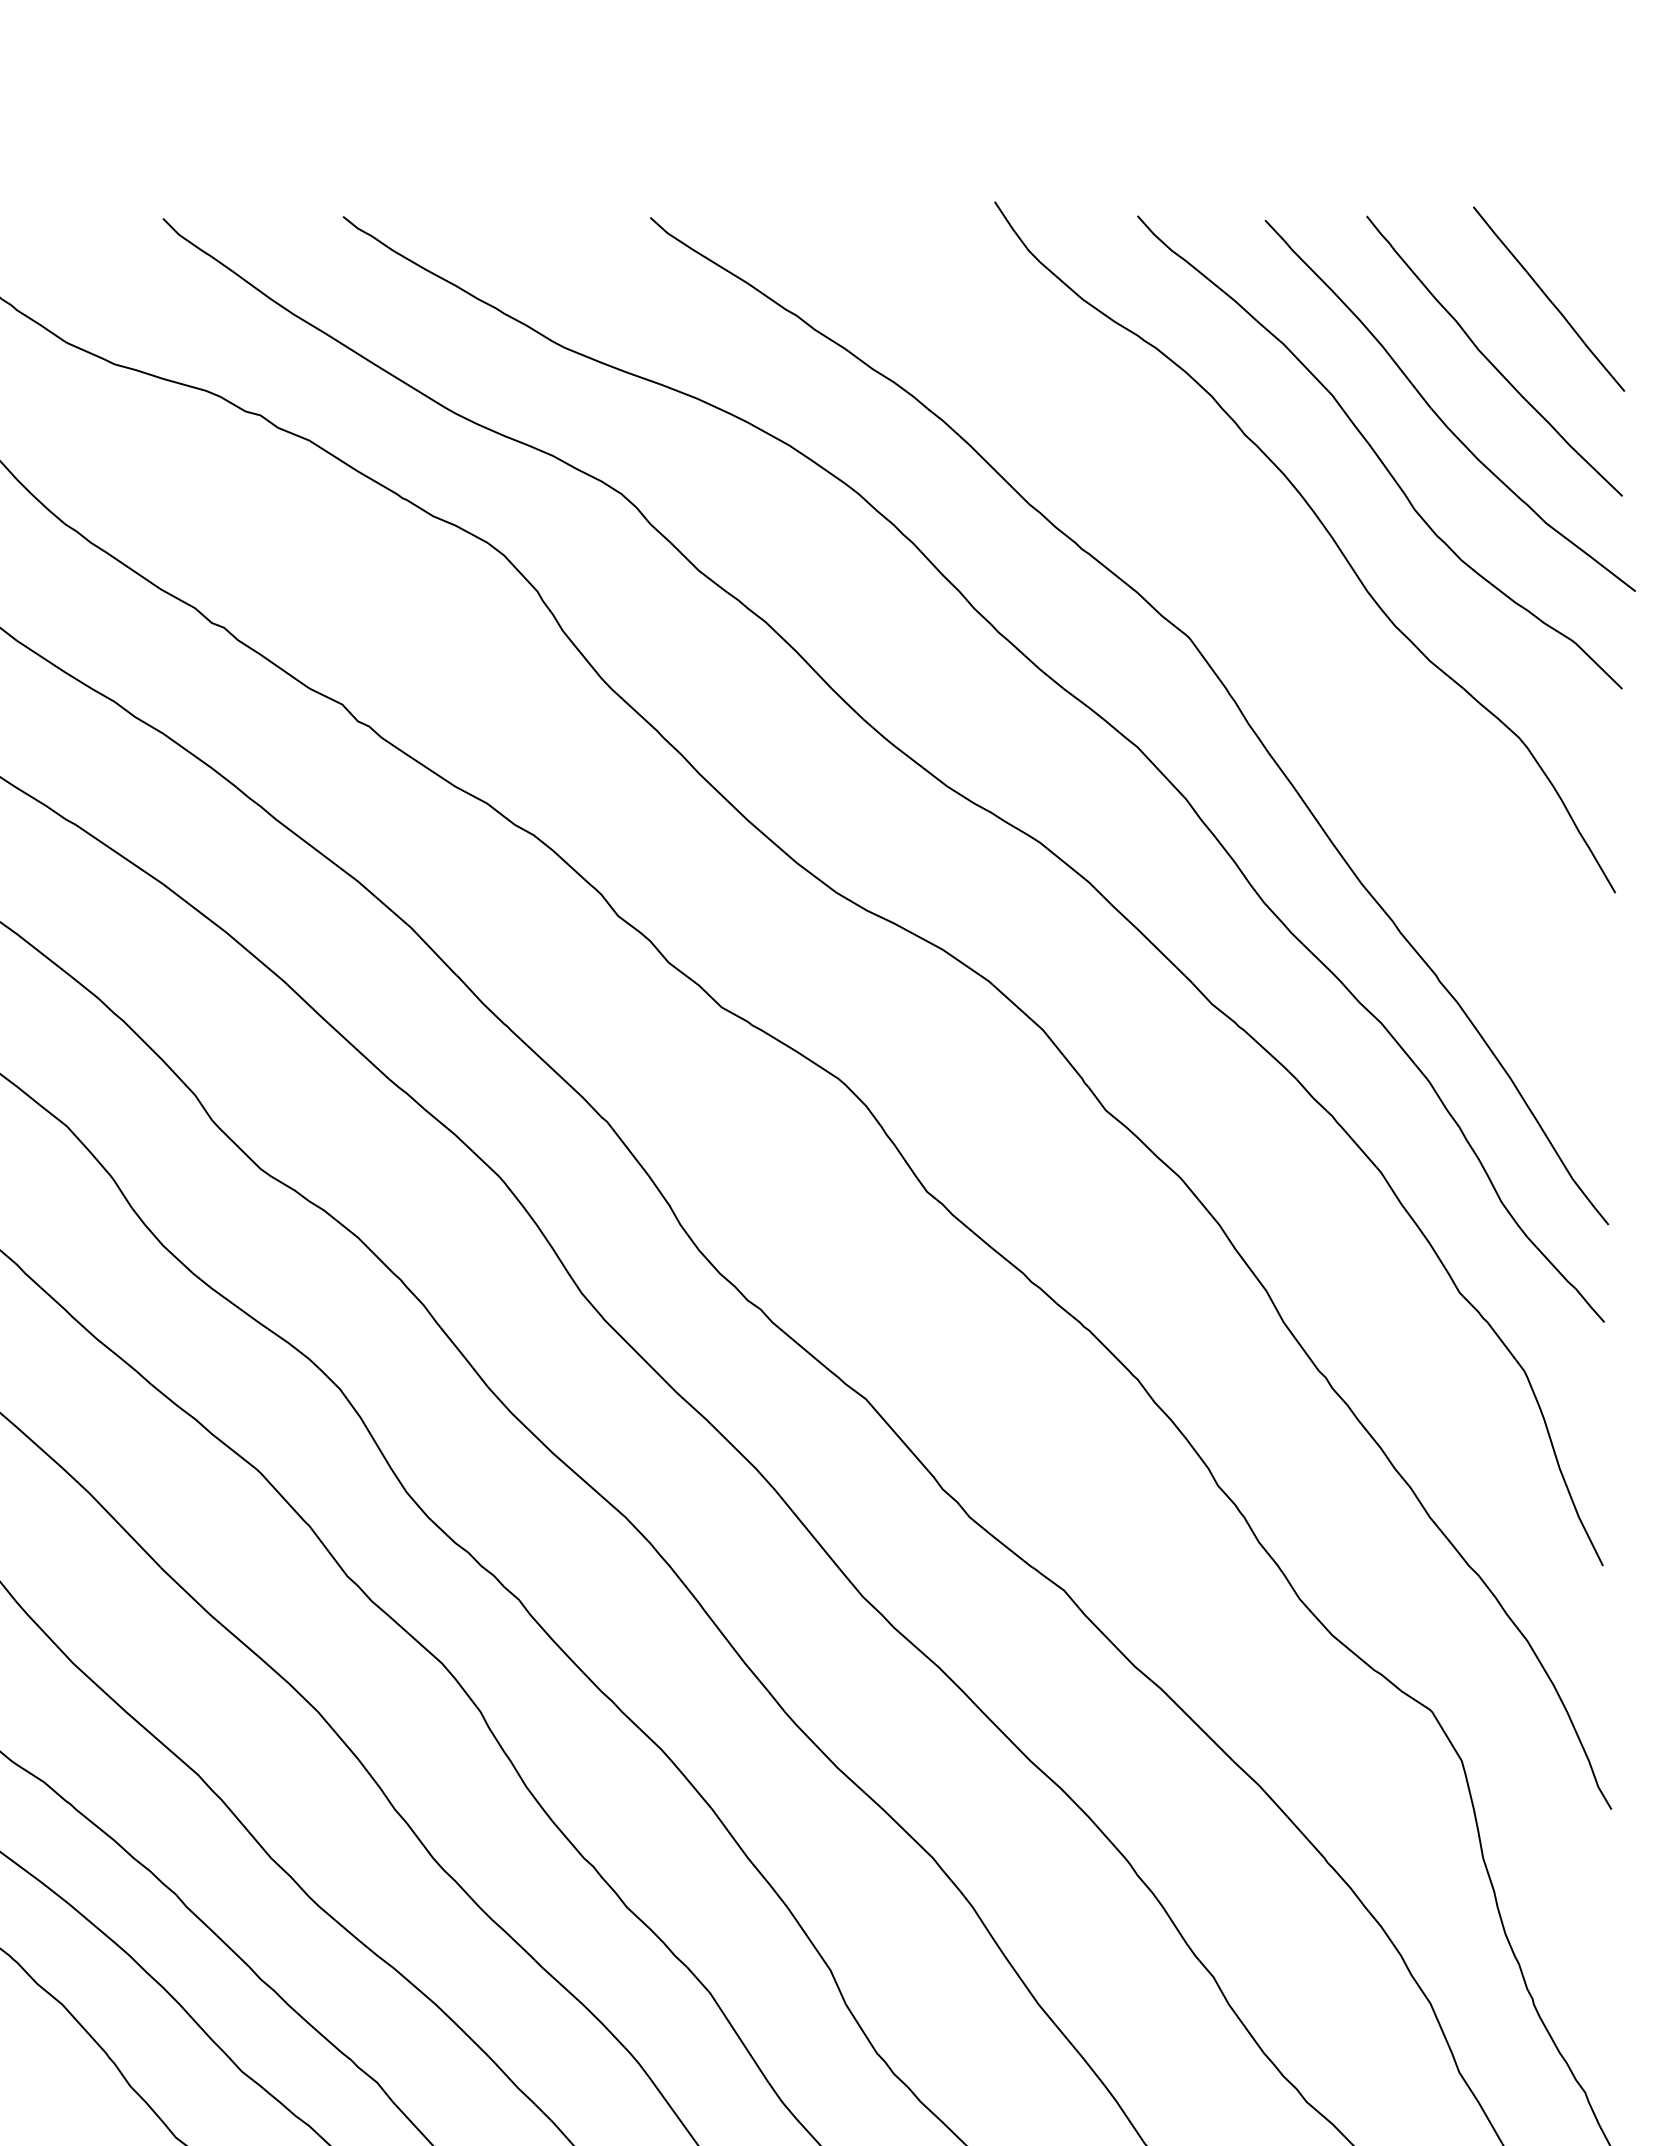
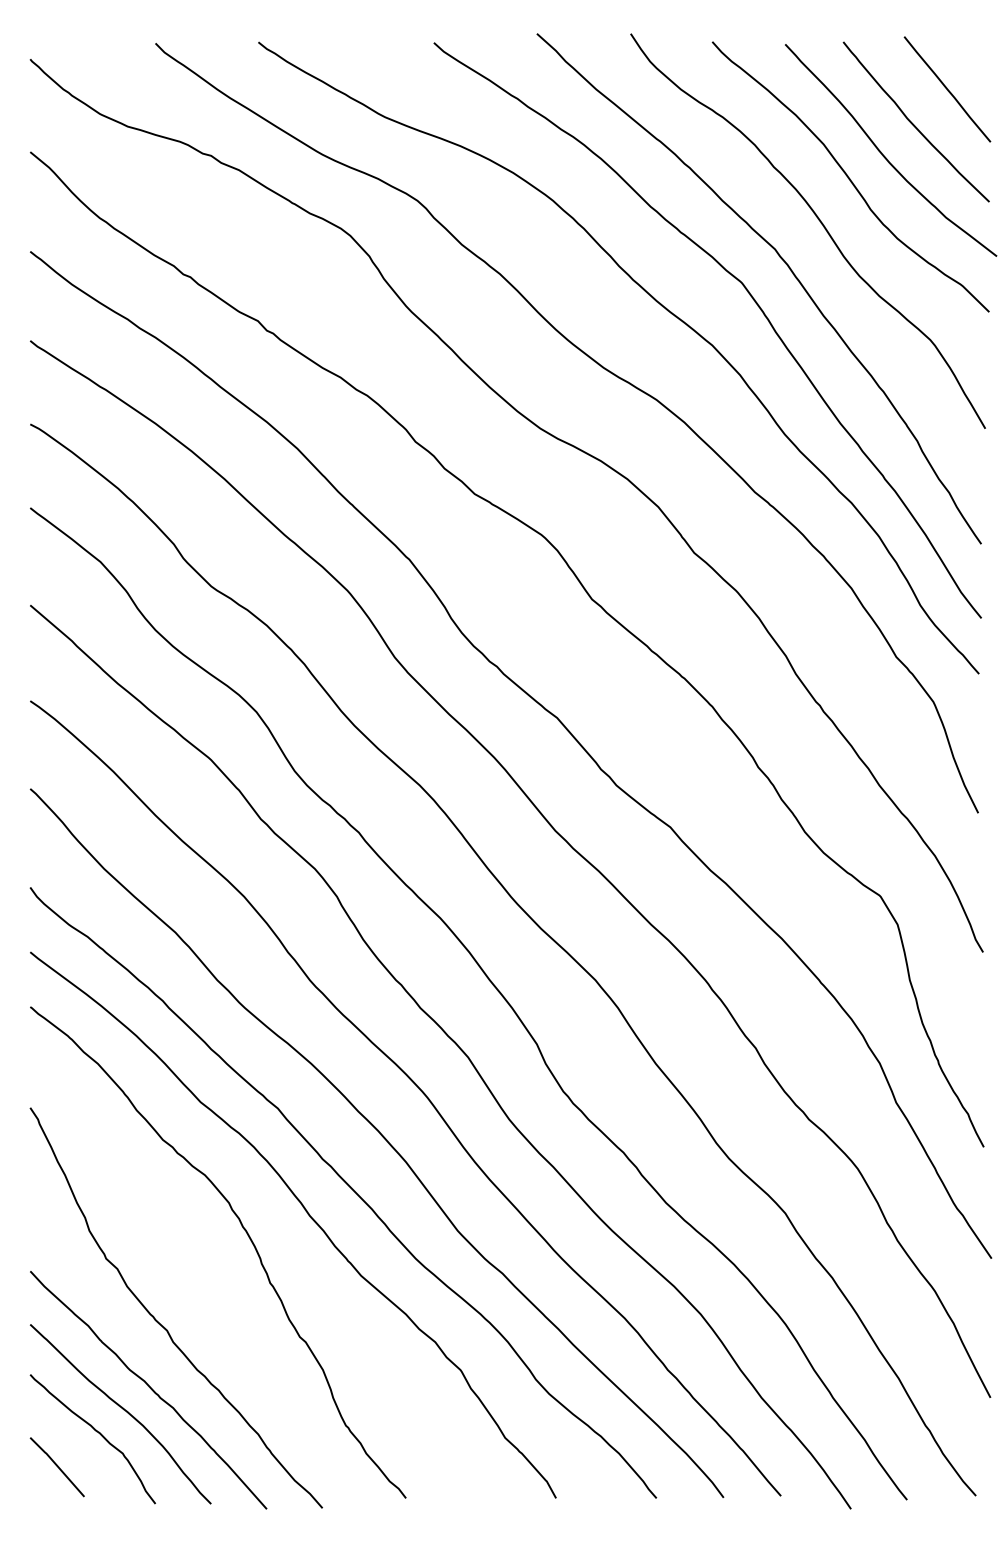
curve: (1270, 612) -> (788, 268), added

